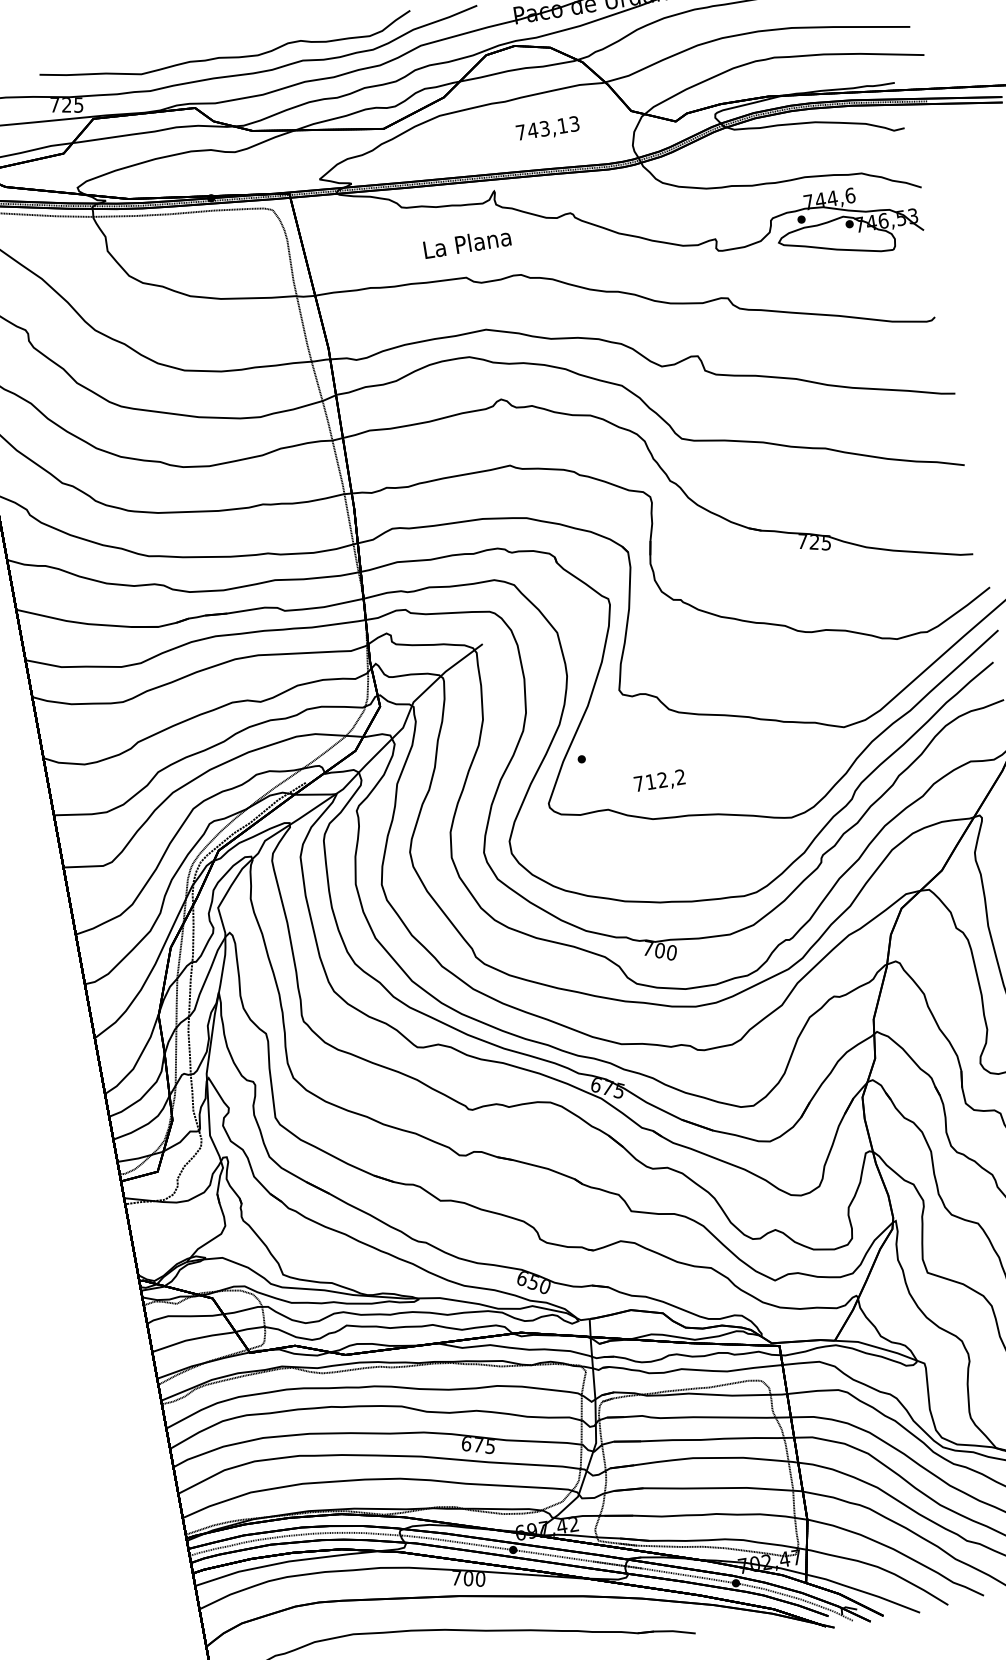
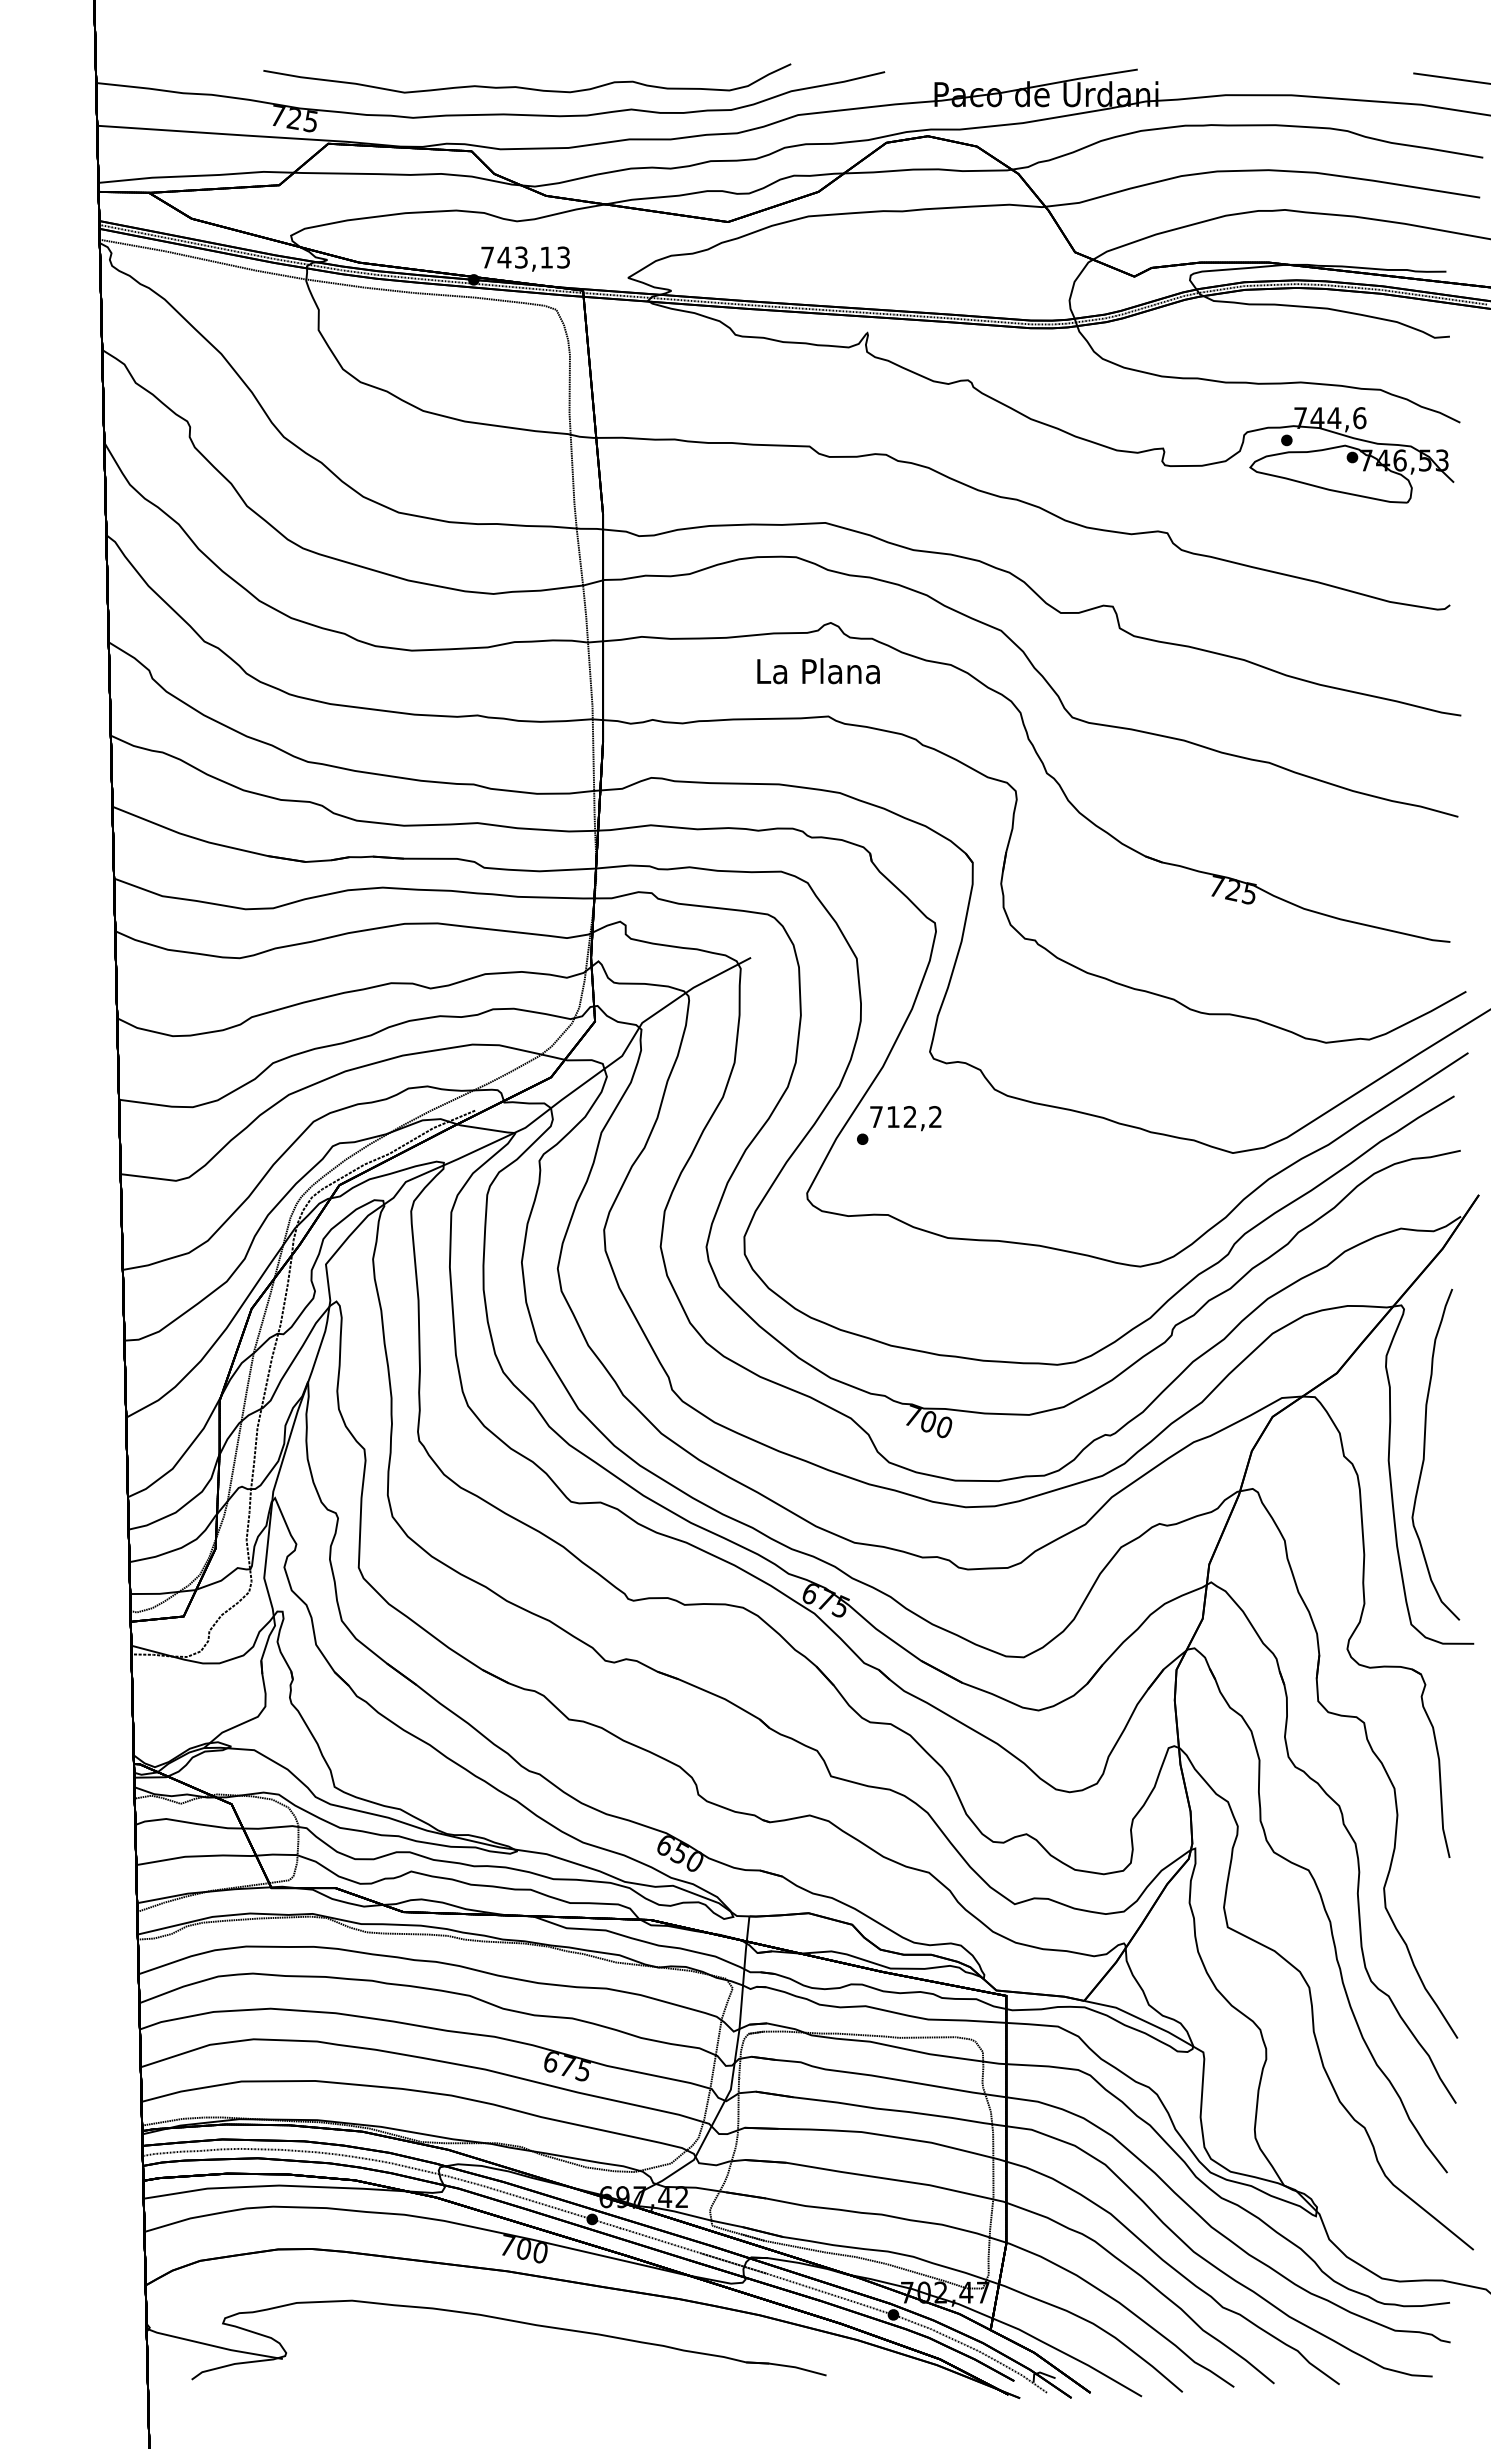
text: (547, 128) -> (525, 258), moved
text: (467, 243) -> (818, 671), moved
text: (659, 781) -> (905, 1118), moved

